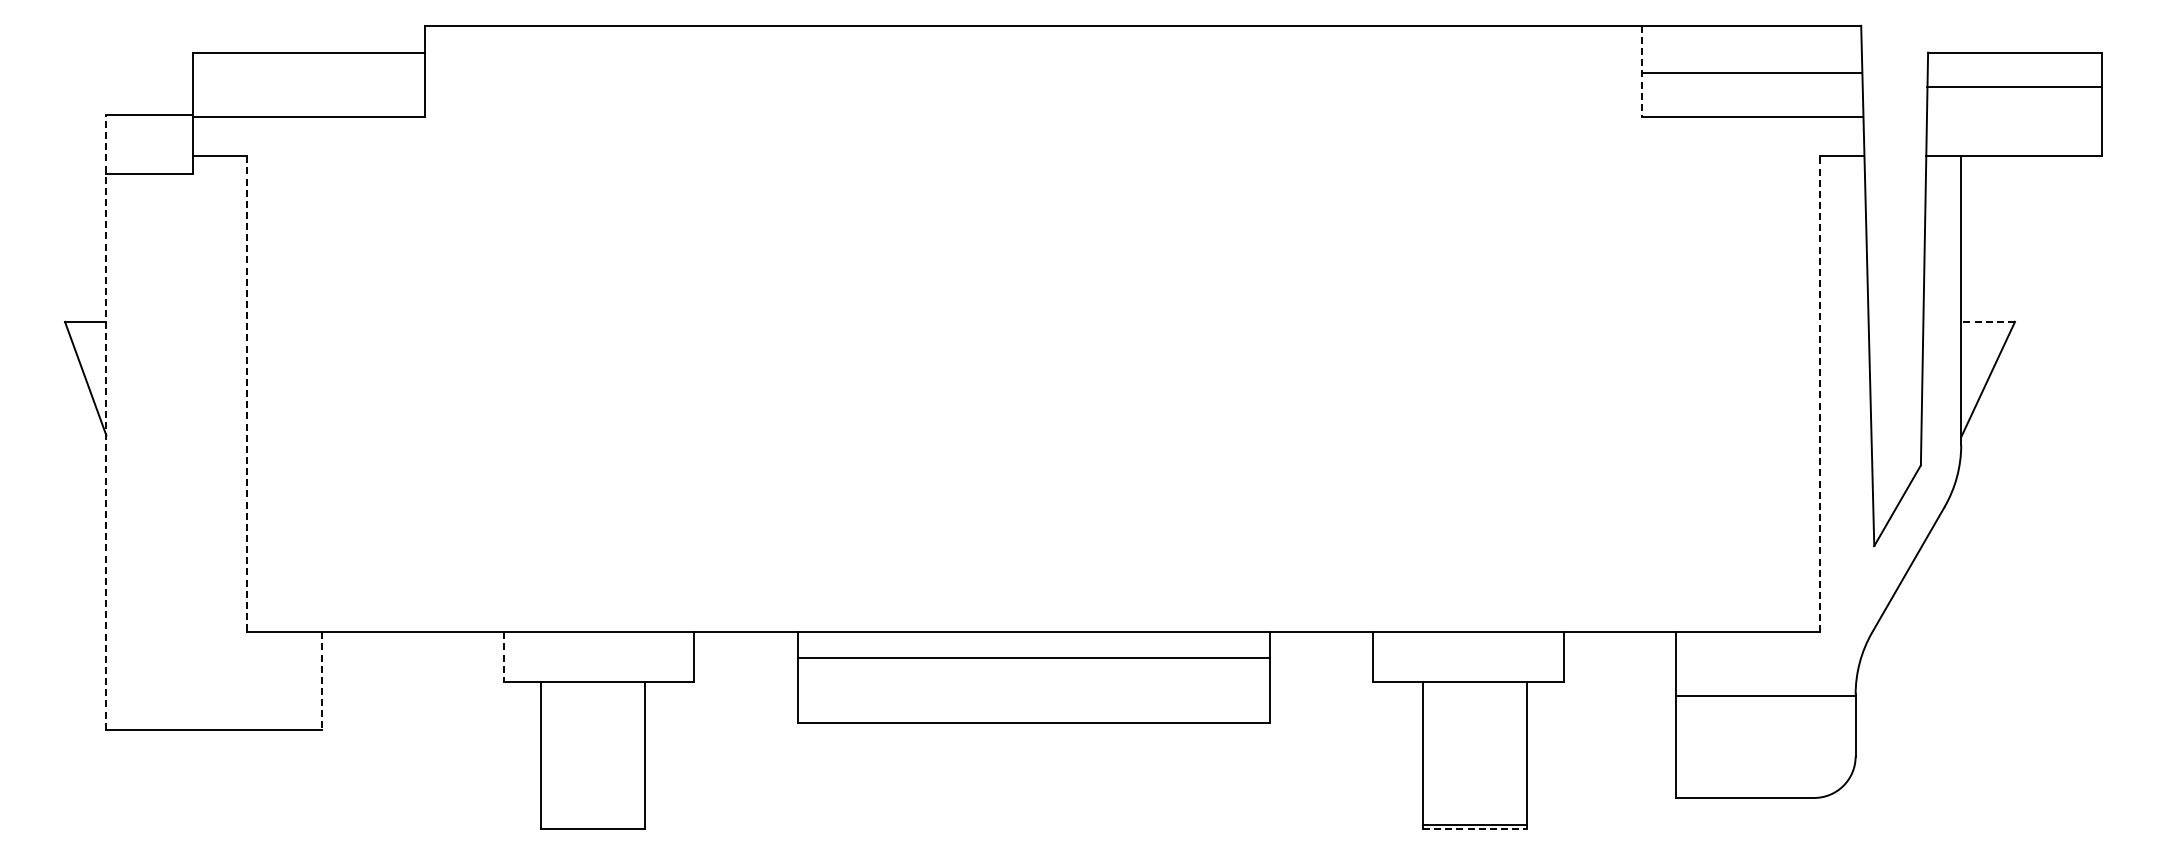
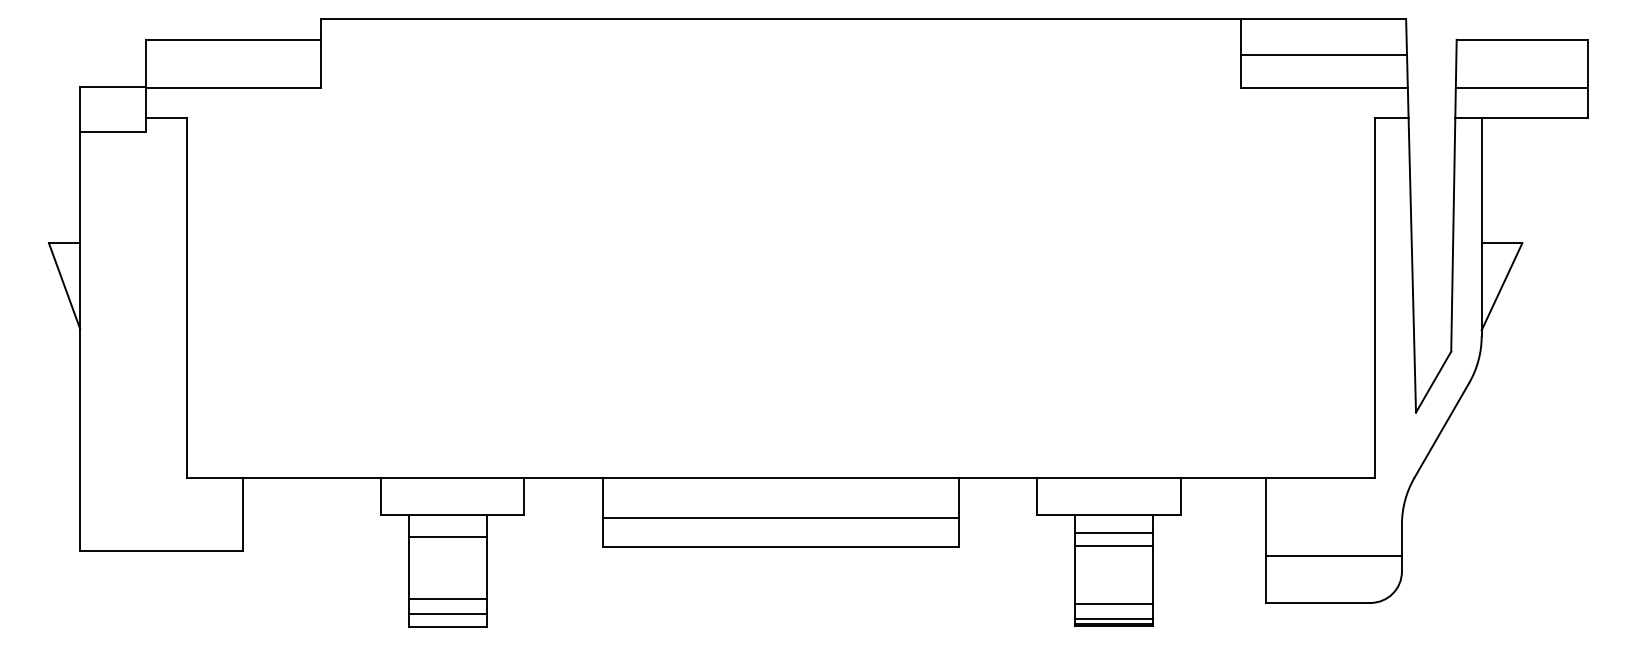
line: (1642, 71) -> (1240, 54), dashed -> solid
line: (2013, 86) -> (1521, 88), moved
line: (1988, 321) -> (1502, 242), dashed -> solid
line: (1820, 393) -> (1375, 297), dashed -> solid
line: (247, 394) -> (186, 298), dashed -> solid
line: (106, 421) -> (80, 318), dashed -> solid
line: (503, 657) -> (380, 496), dashed -> solid
line: (1033, 658) -> (780, 518), moved
line: (321, 681) -> (242, 514), dashed -> solid
line: (1765, 695) -> (1333, 555), moved
line: (1474, 704) -> (1113, 532), added
line: (592, 711) -> (447, 537), added
line: (1474, 723) -> (1113, 546), added
line: (592, 793) -> (447, 599), added
line: (1474, 799) -> (1113, 604), added
line: (592, 813) -> (447, 614), added
line: (1474, 819) -> (1113, 619), added
line: (1474, 829) -> (1113, 626), dashed -> solid

